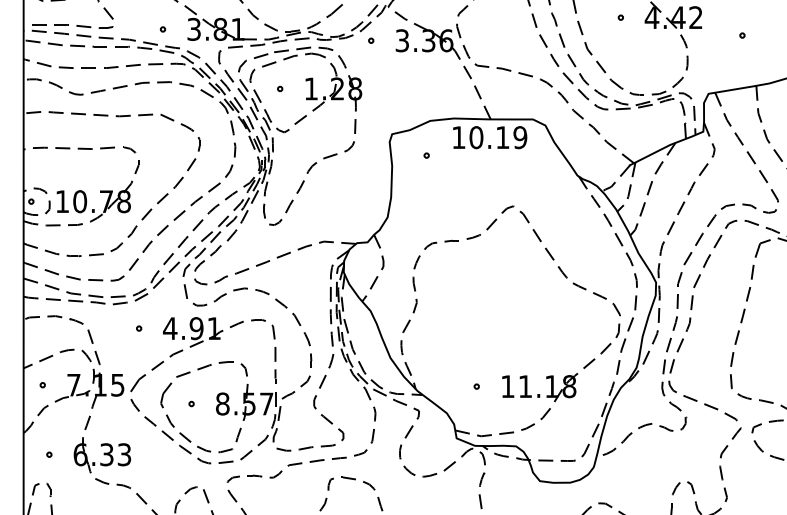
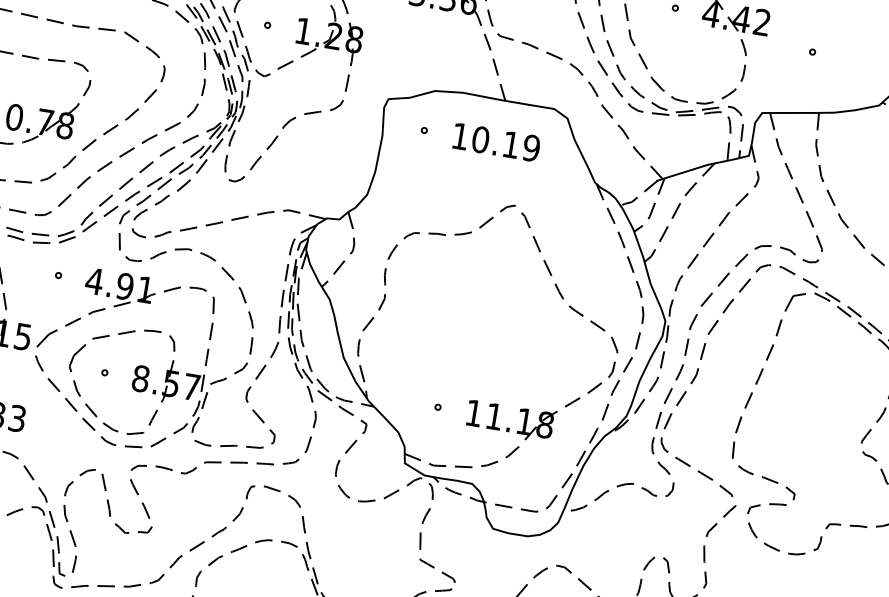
text: (490, 137) -> (497, 142), moved

